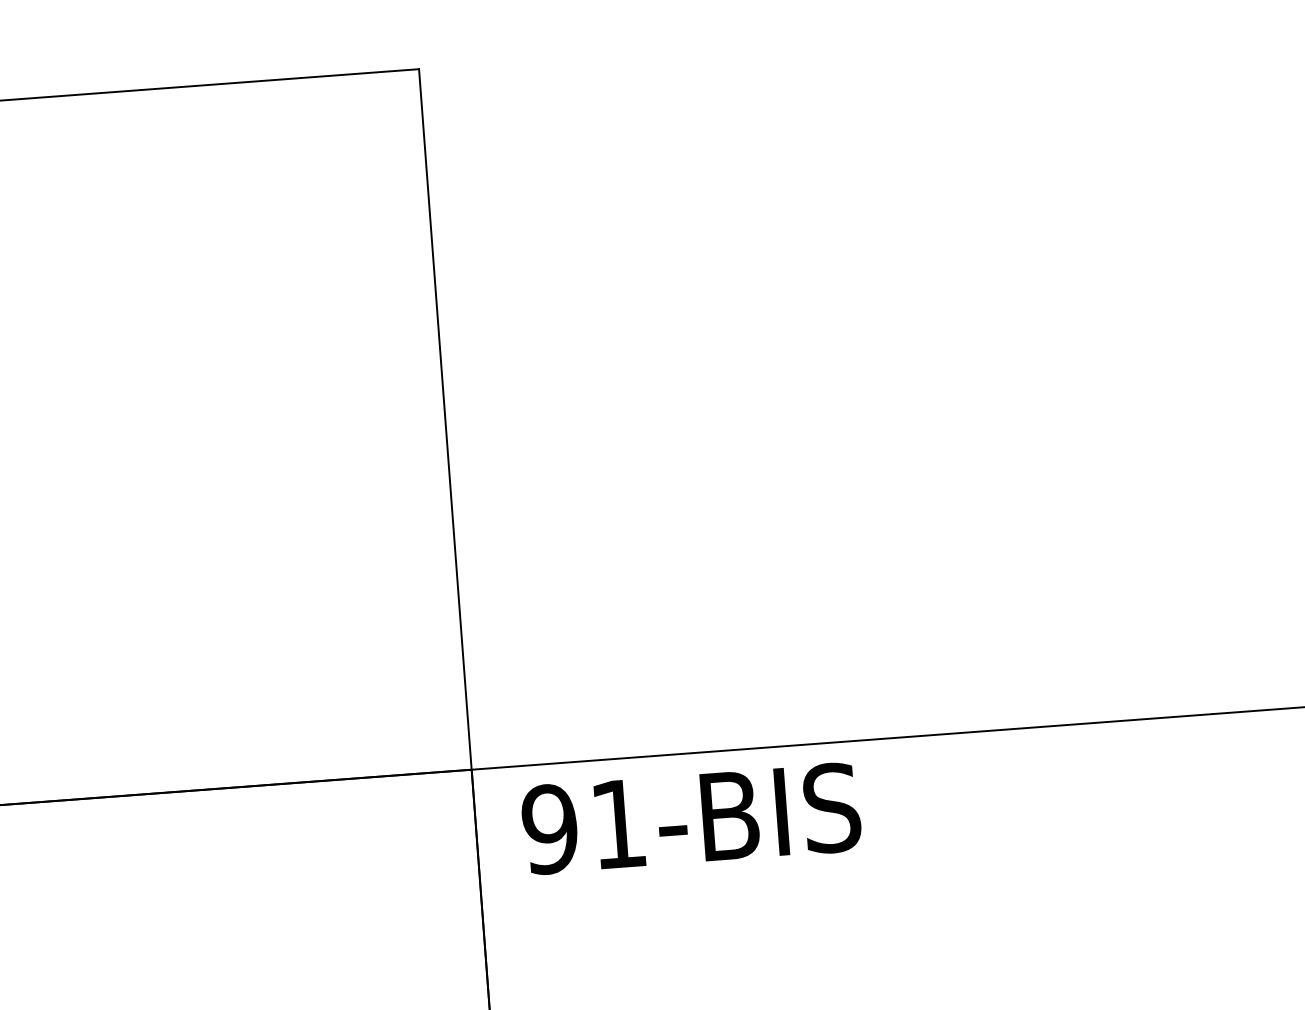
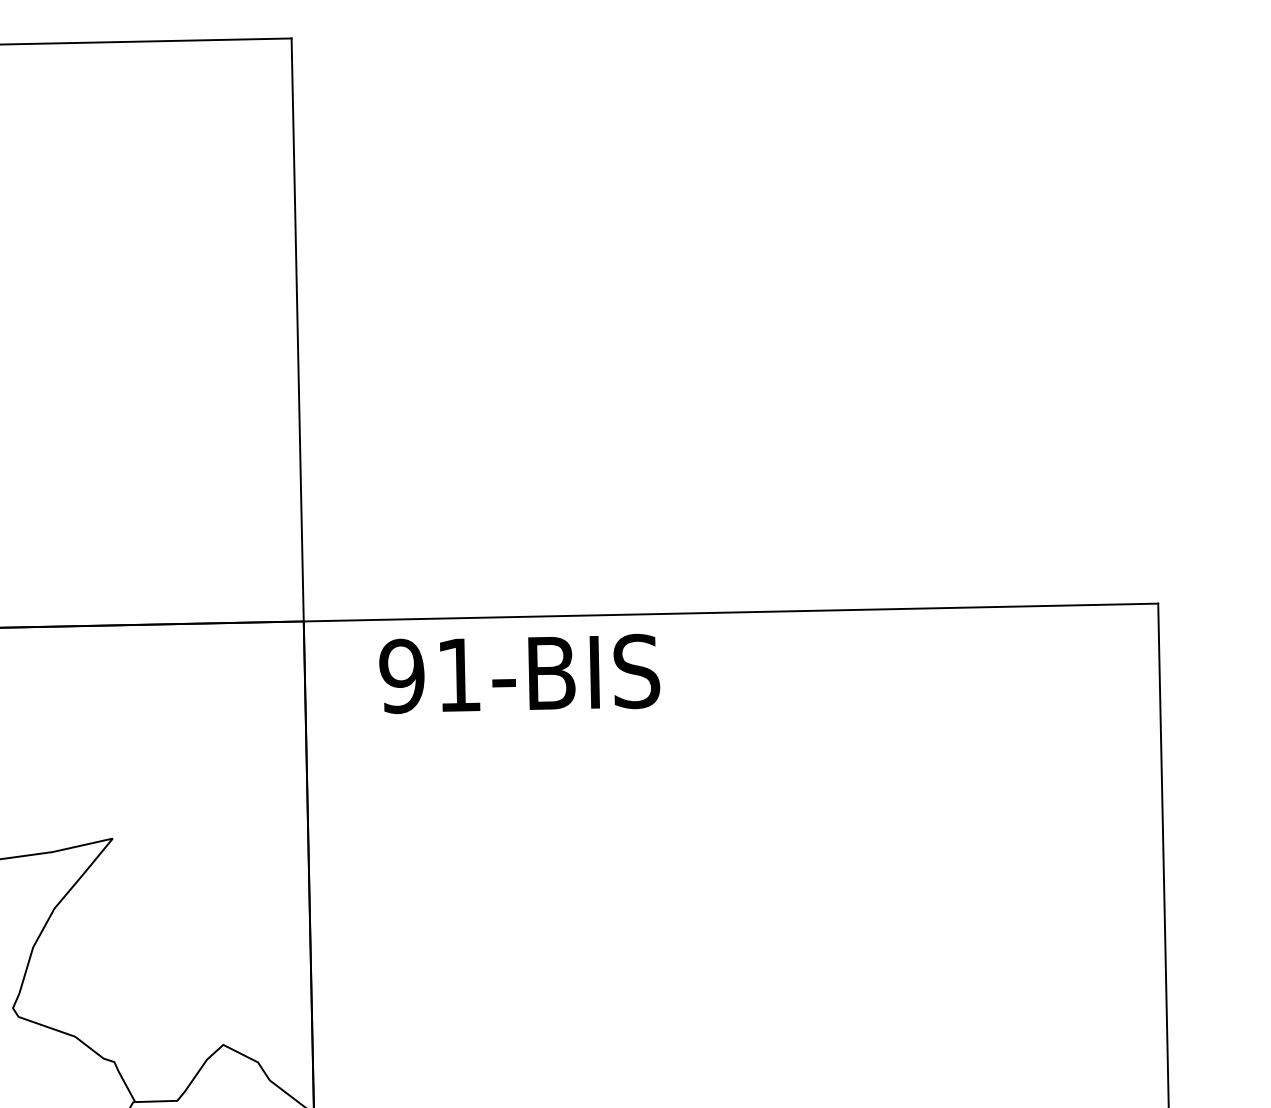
text: (691, 818) -> (519, 673), moved

